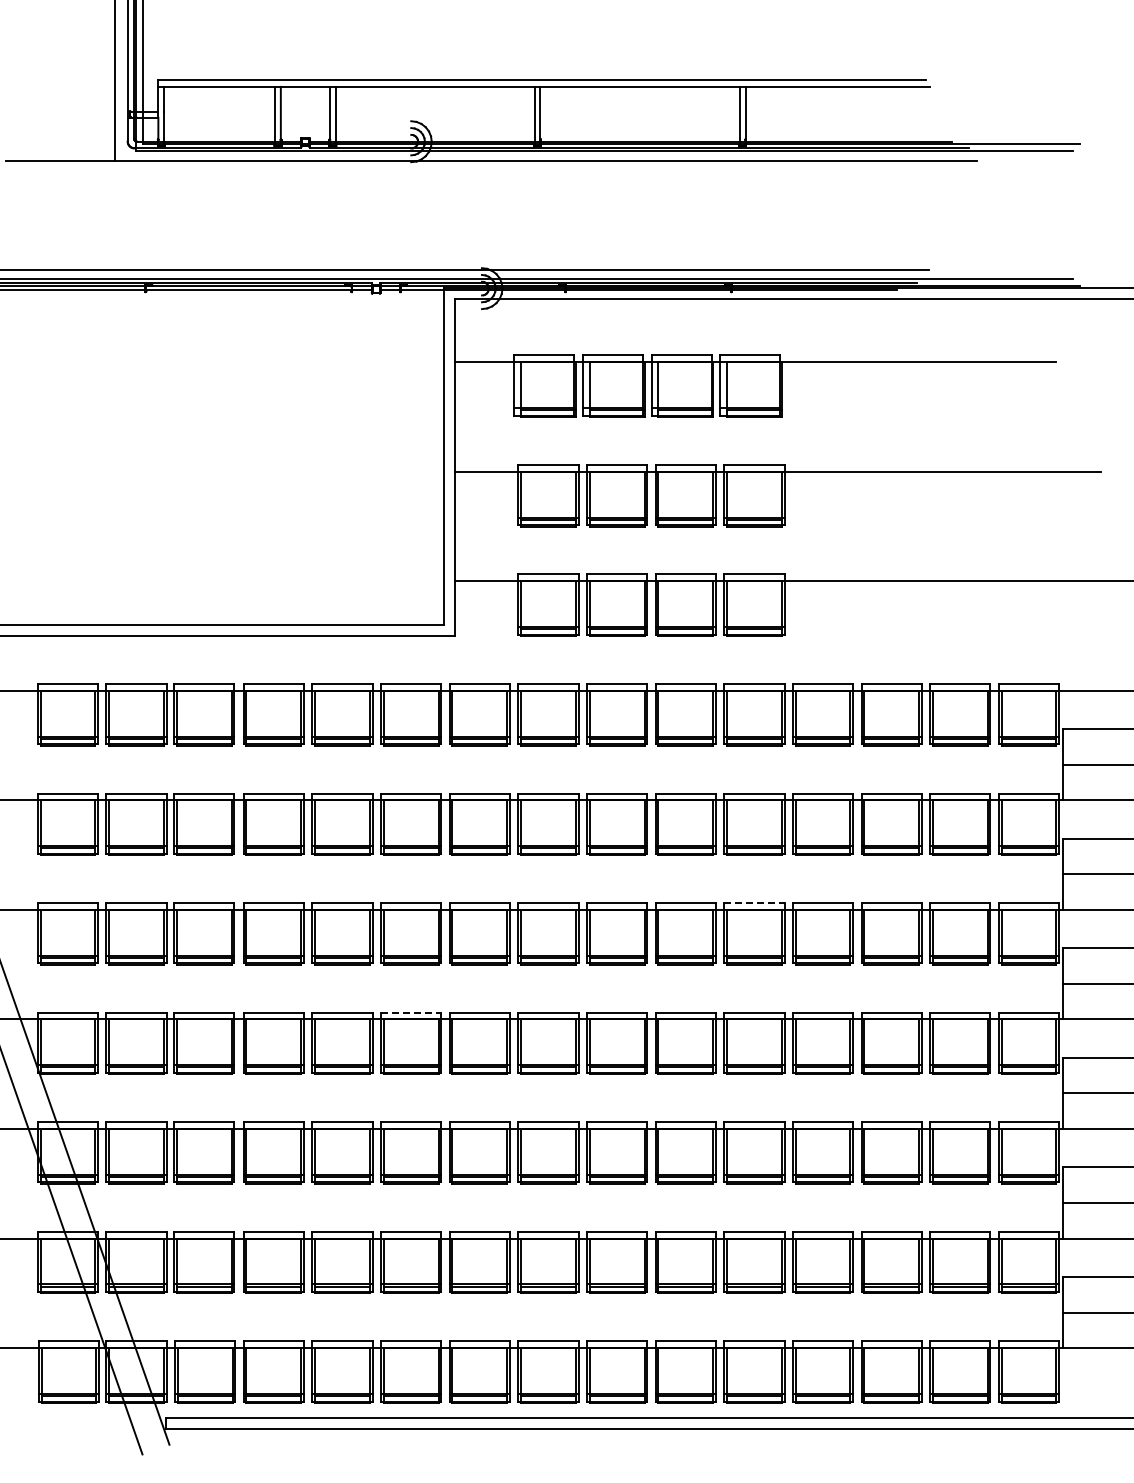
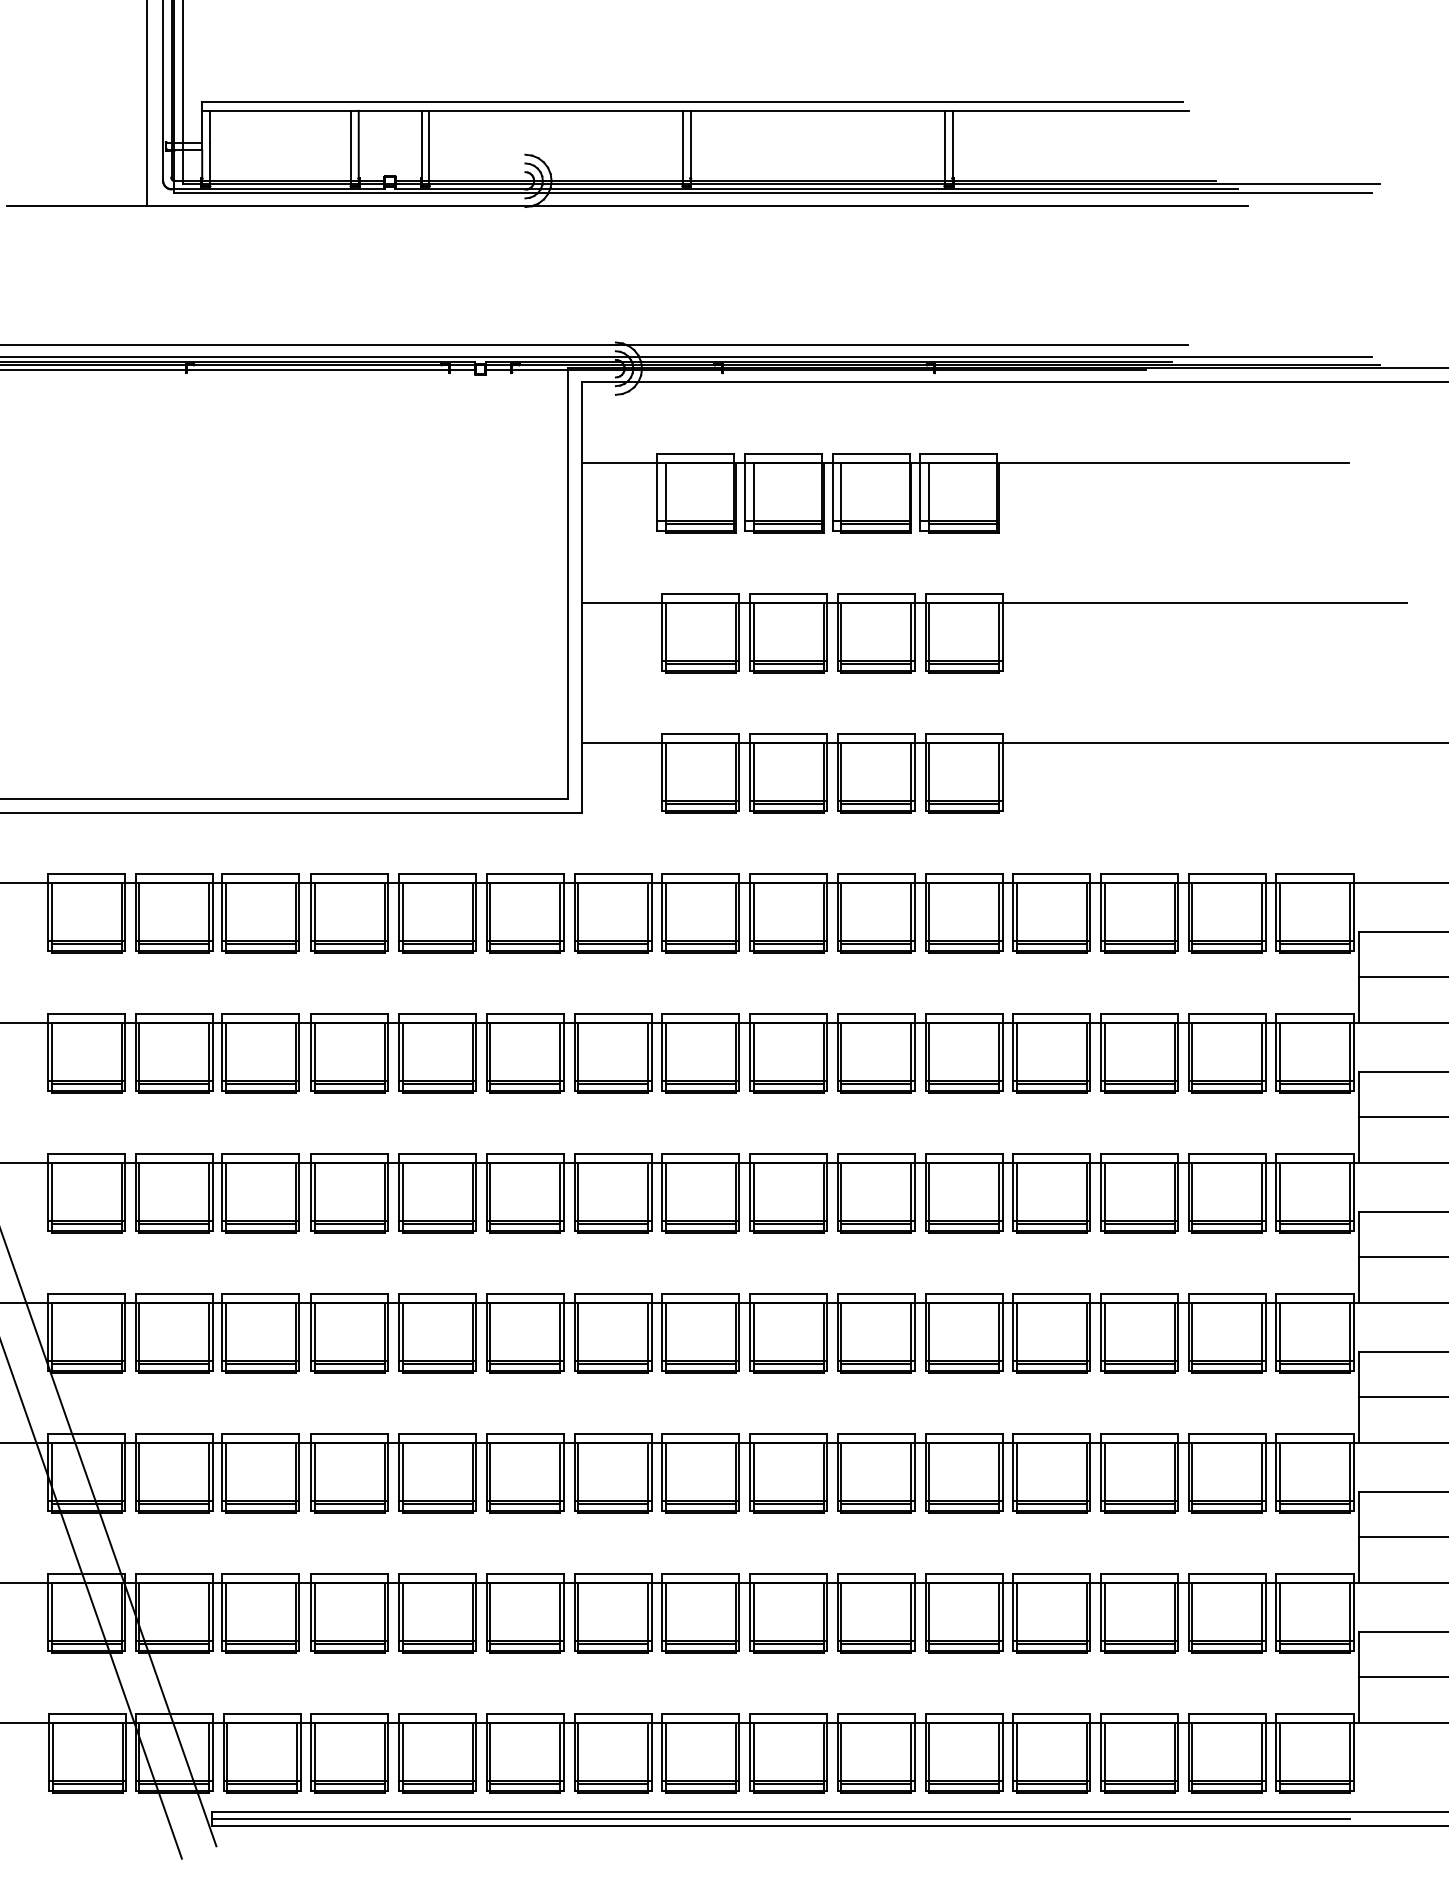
line: (754, 903) -> (964, 1154), dashed -> solid
line: (411, 1012) -> (525, 1293), dashed -> solid
line: (610, 1423) -> (780, 1819), added

